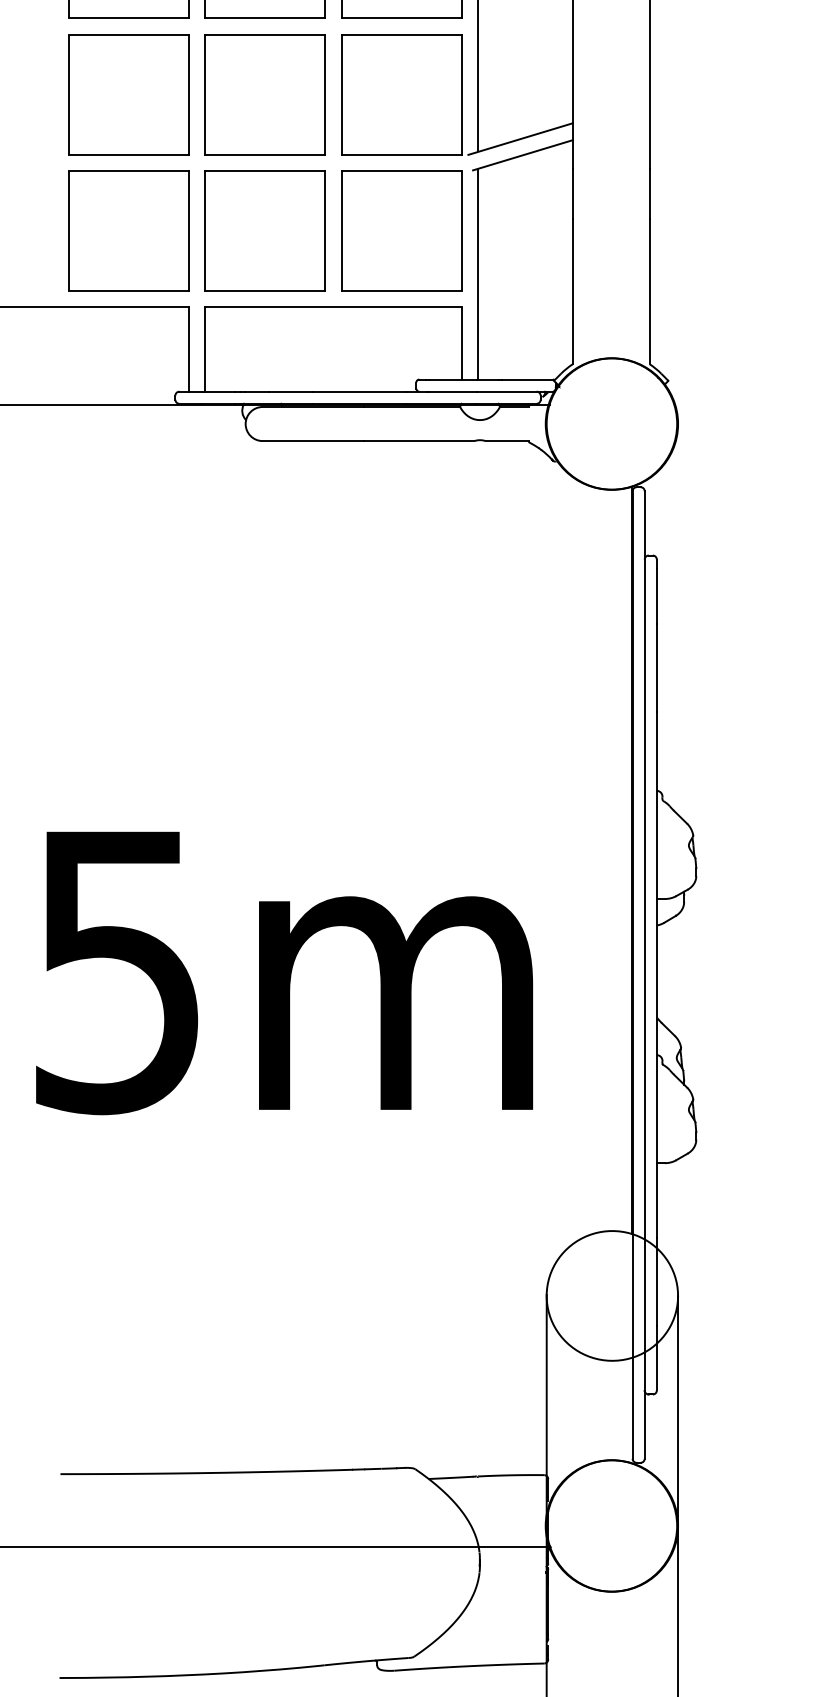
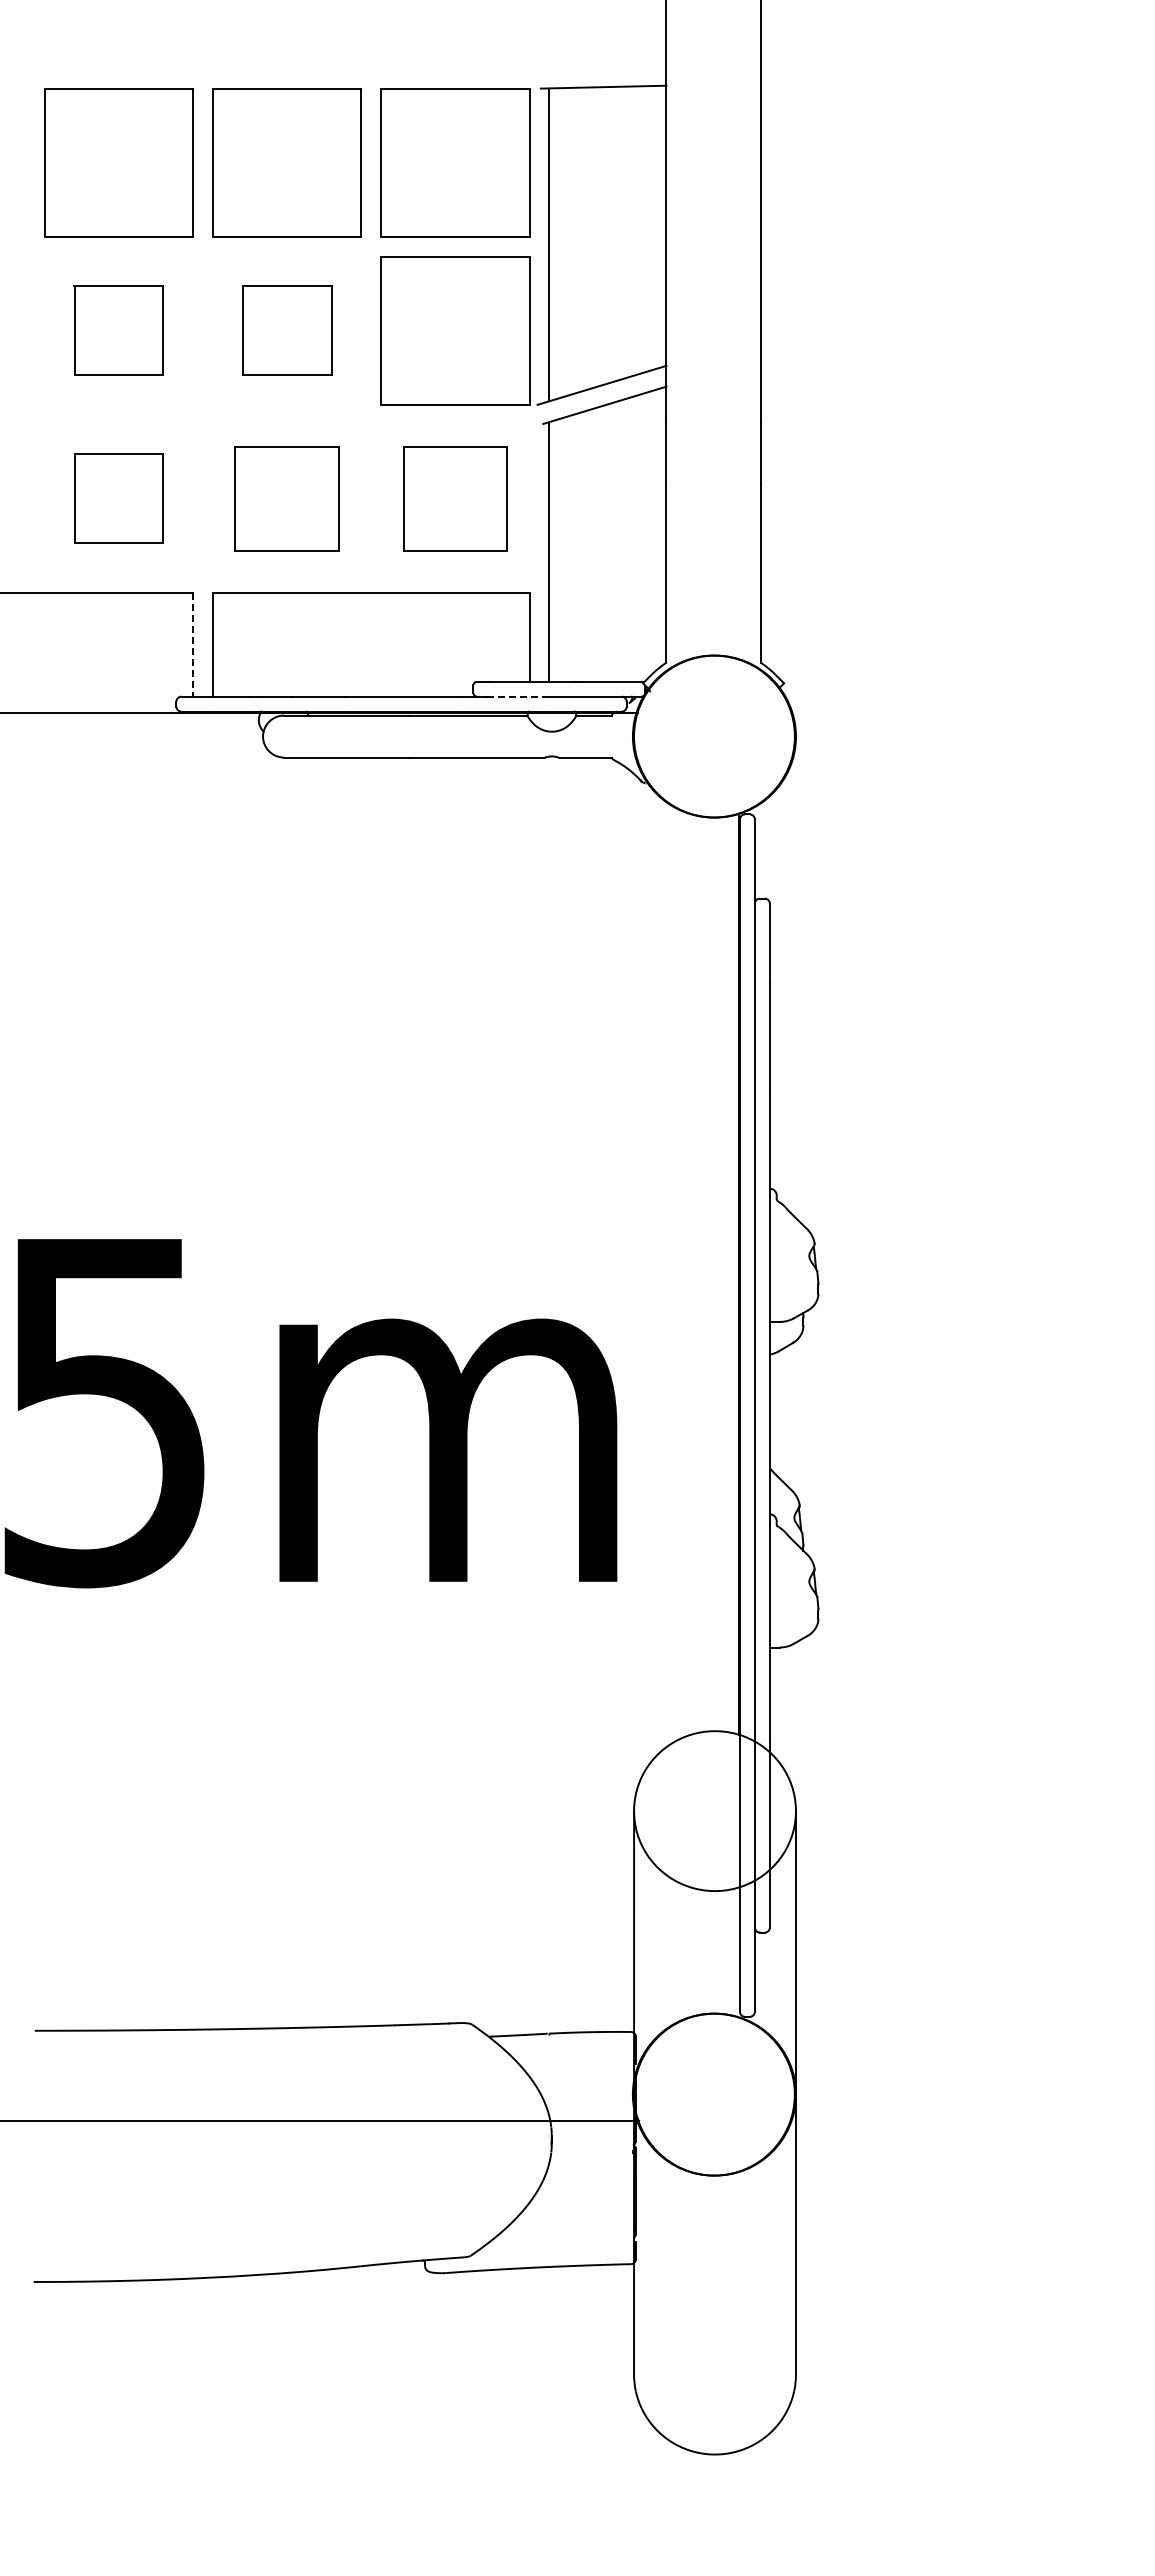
part: (128, 94) -> (118, 330), size x0.6
part: (264, 94) -> (286, 330), size x0.6
part: (128, 230) -> (118, 498), size x0.6
part: (264, 230) -> (286, 498), size x0.7
part: (401, 230) -> (455, 498), size x0.7
line: (189, 349) -> (193, 644), solid -> dashed
line: (452, 391) -> (518, 696), solid -> dashed

